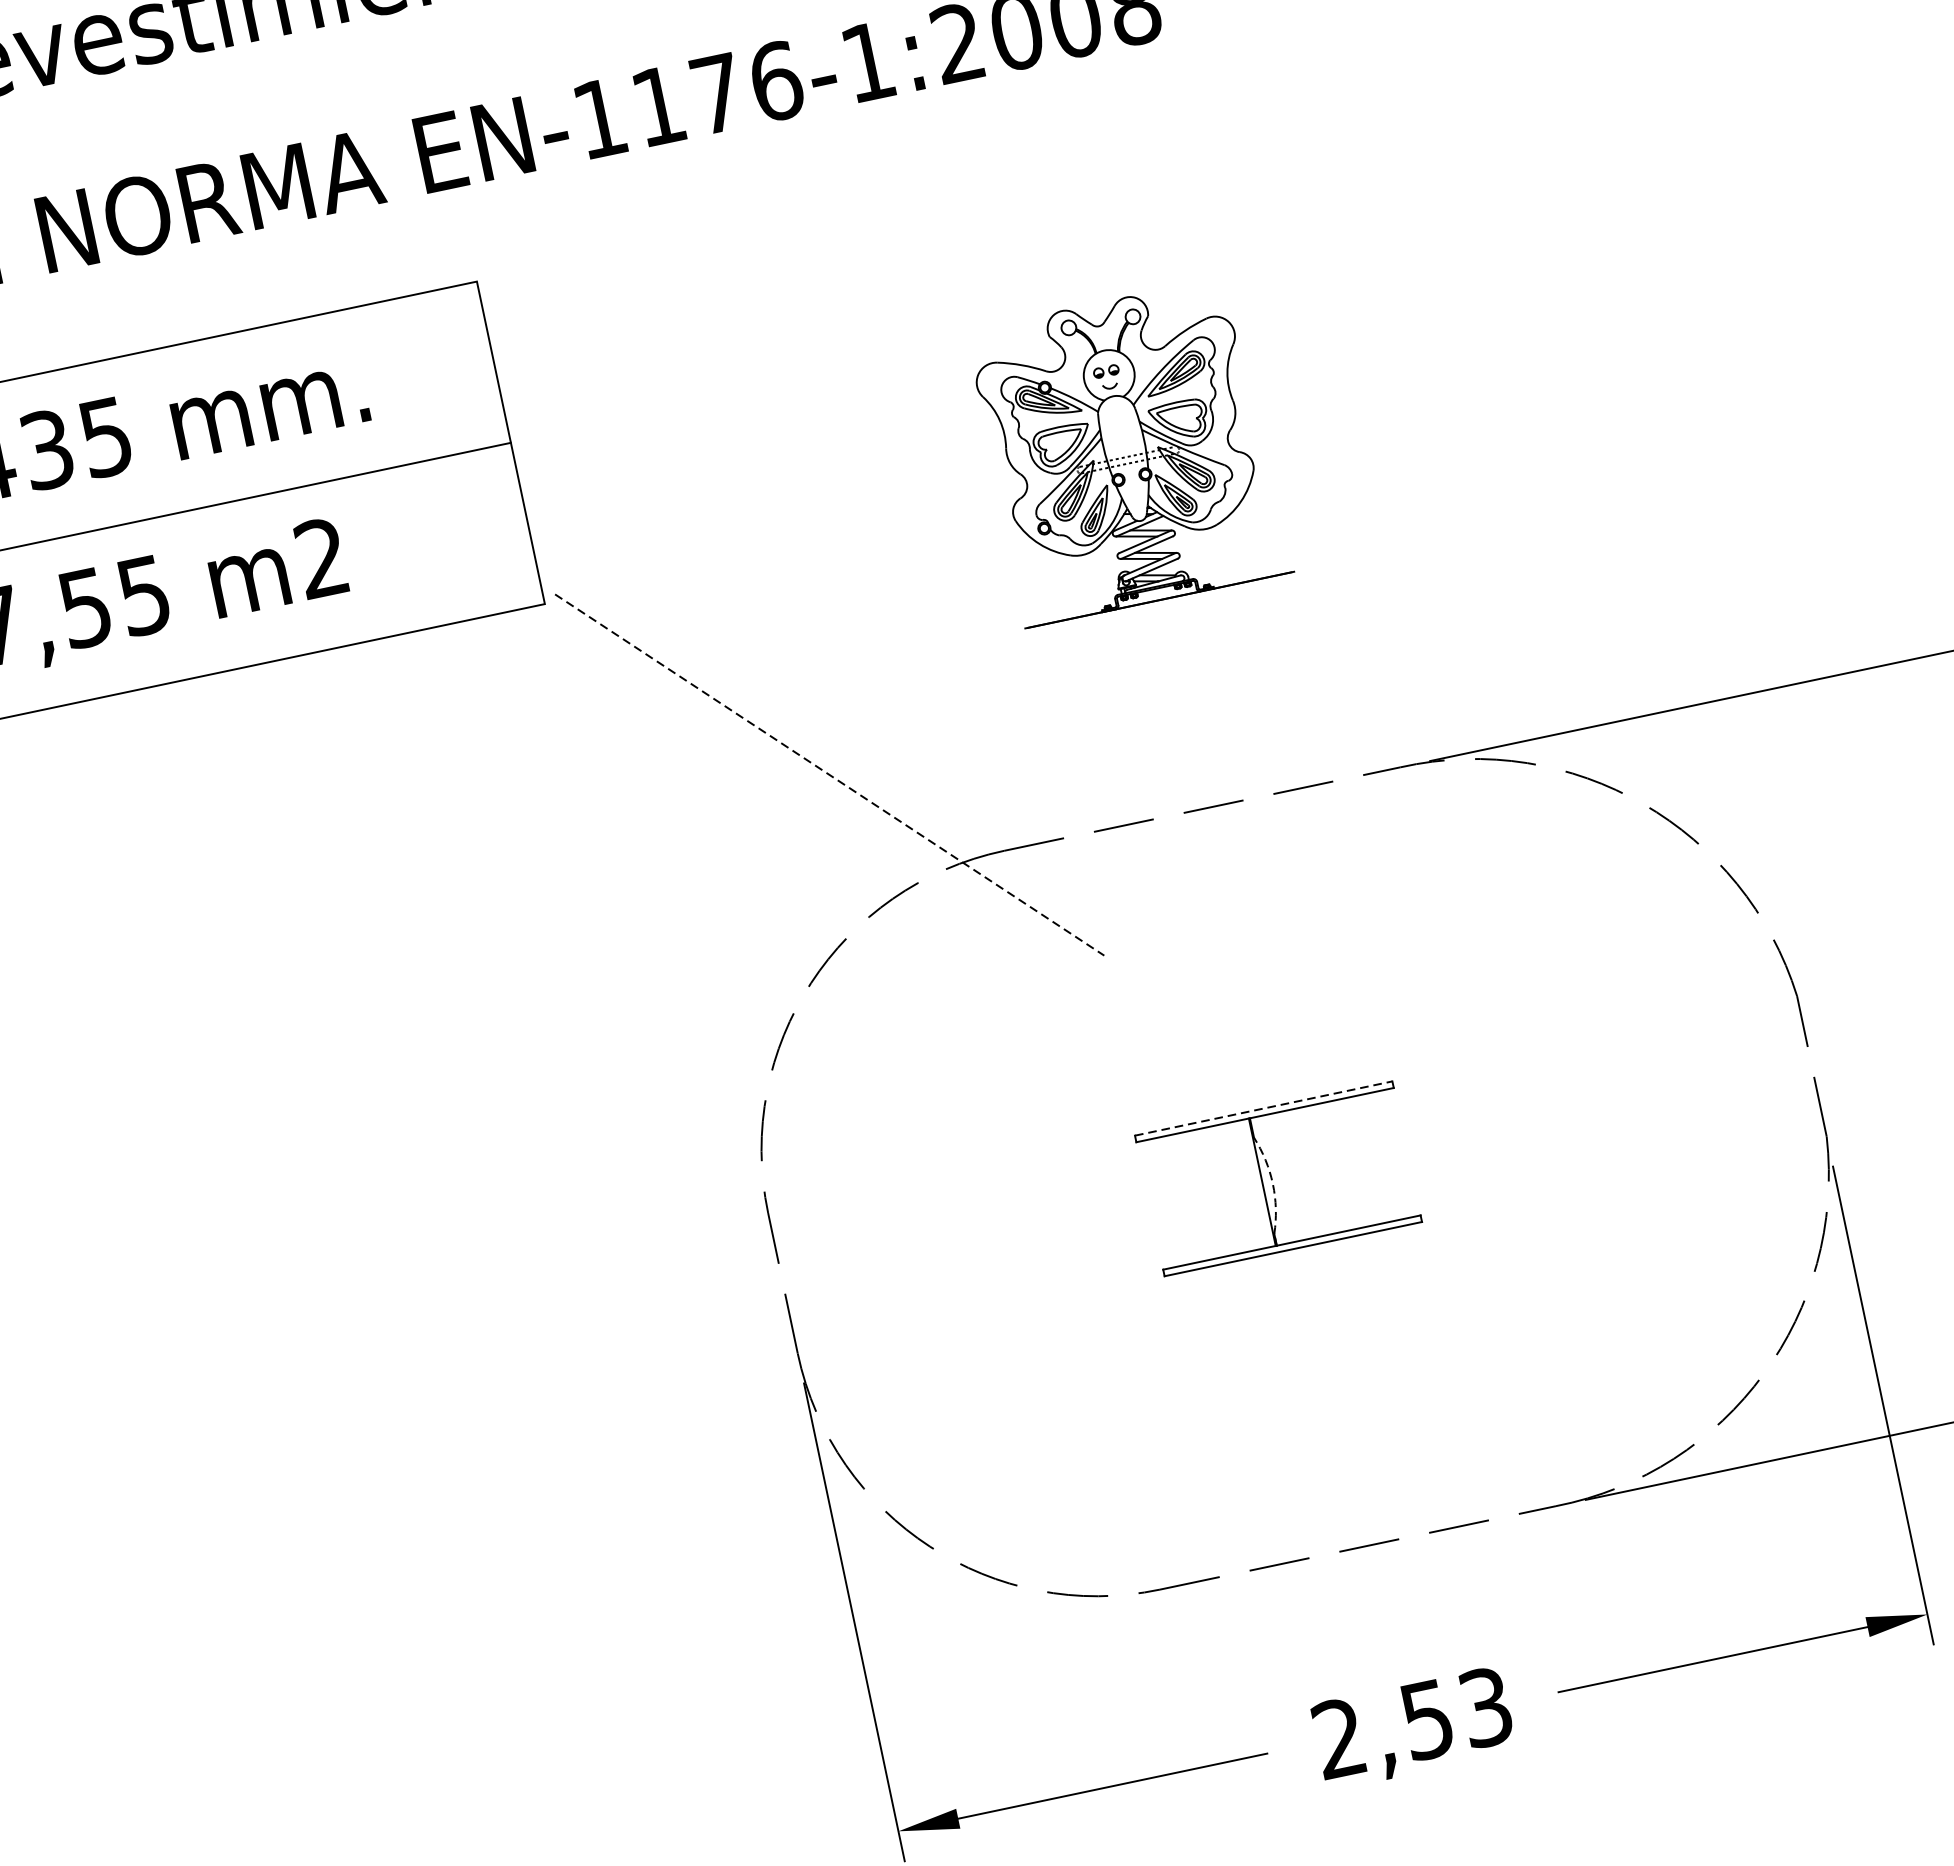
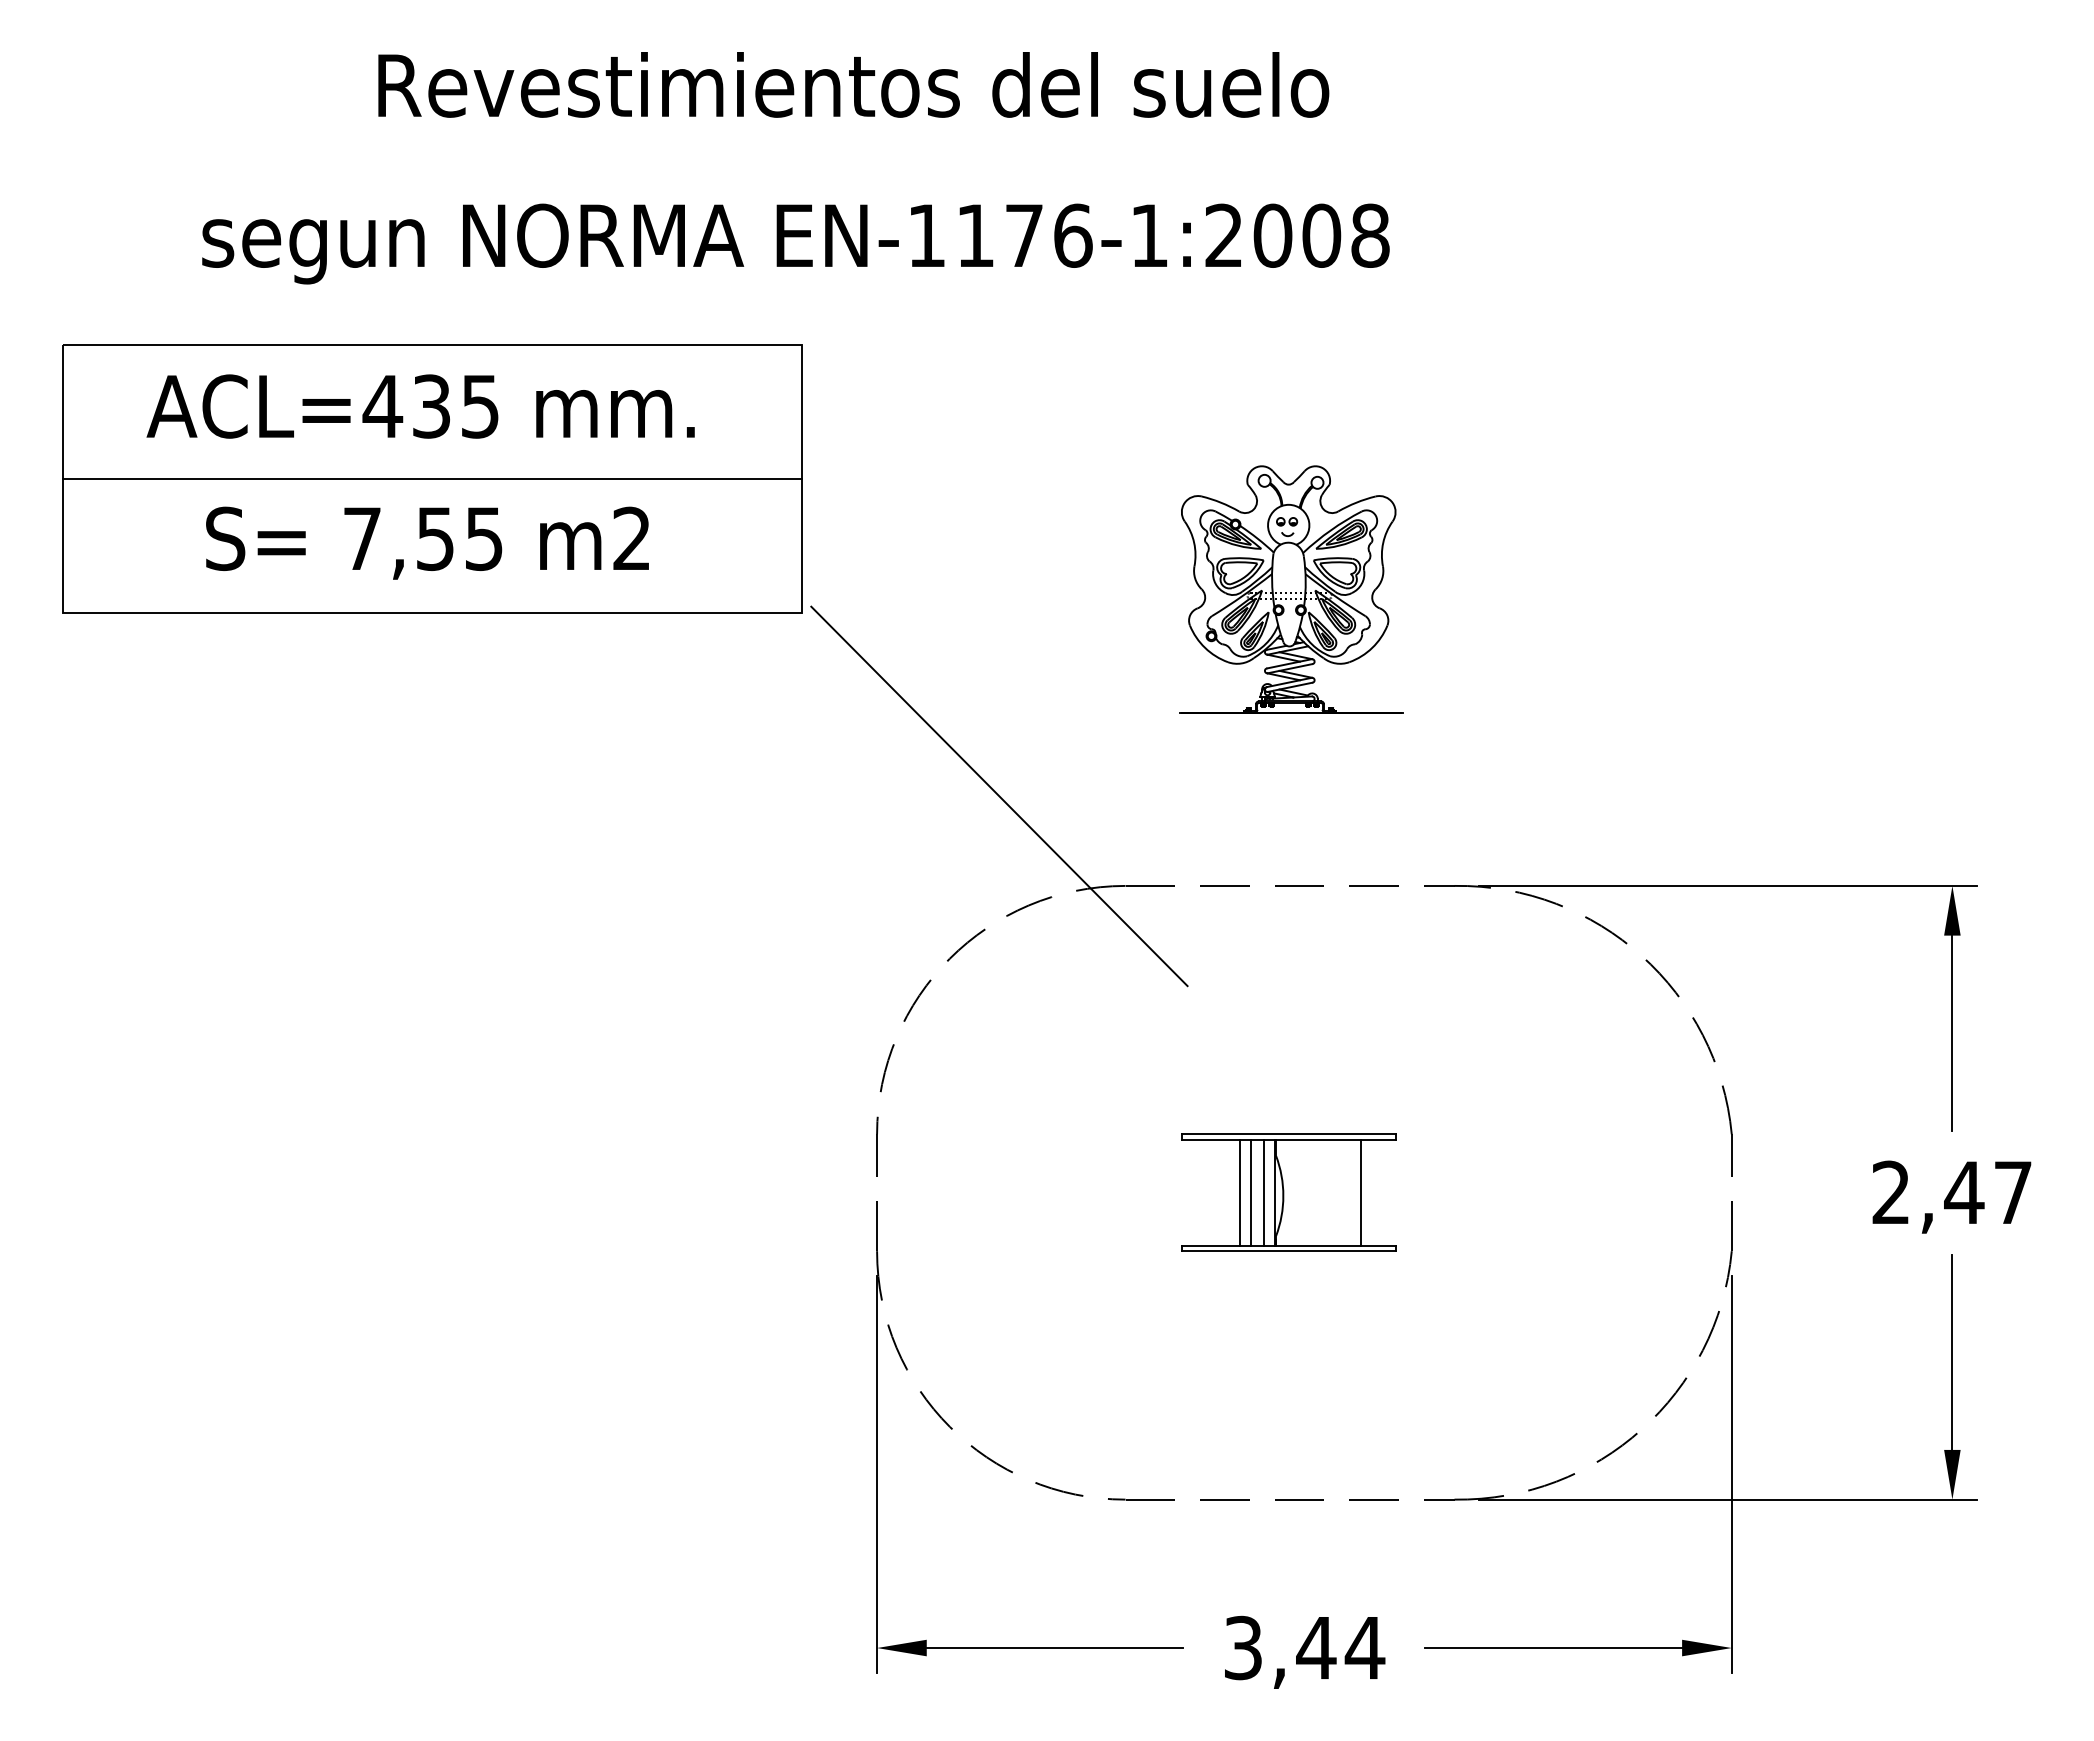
line: (829, 775) -> (999, 796), dashed -> solid
line: (1263, 1108) -> (1288, 1134), dashed -> solid
line: (1364, 1160) -> (1360, 1192), added
arc: (1272, 1183) -> (1283, 1195), dashed -> solid
line: (1249, 1184) -> (1264, 1192), added
line: (1233, 1187) -> (1251, 1192), added
line: (1220, 1190) -> (1240, 1192), added
text: (1412, 1722) -> (1304, 1647), 2,53 -> 3,44

